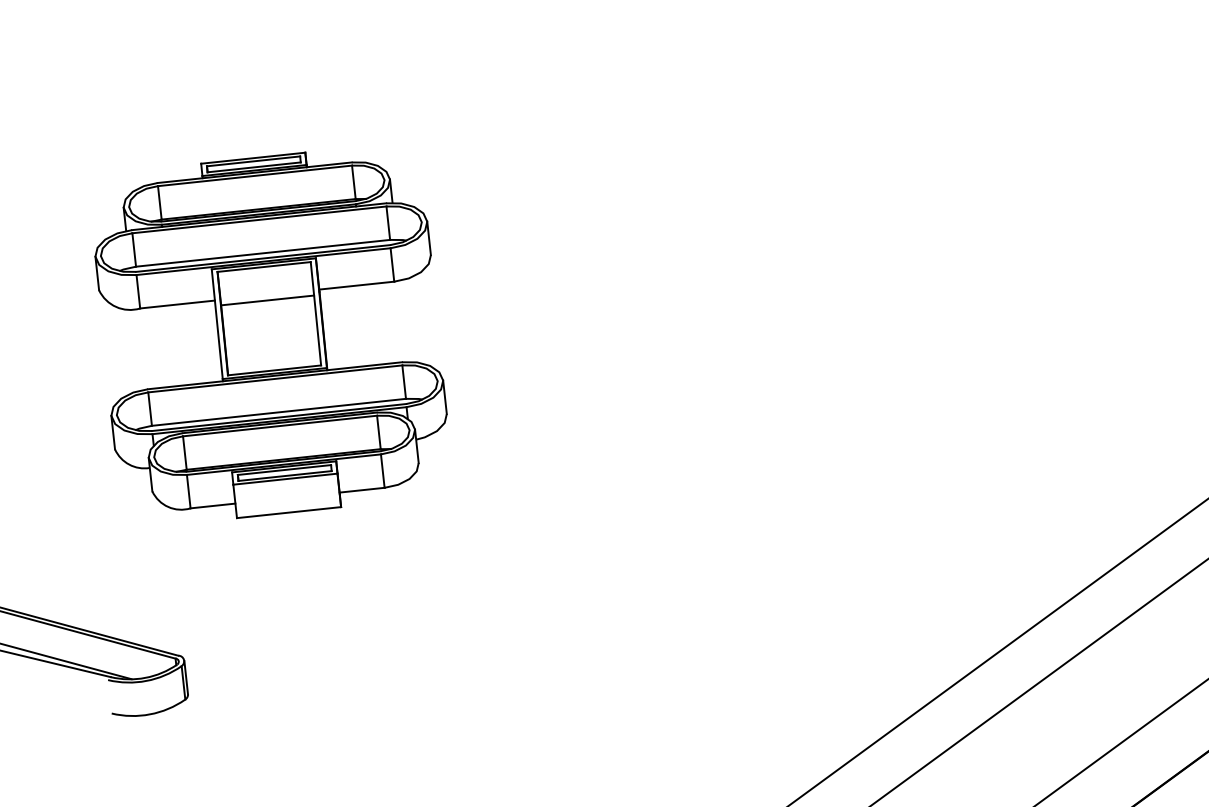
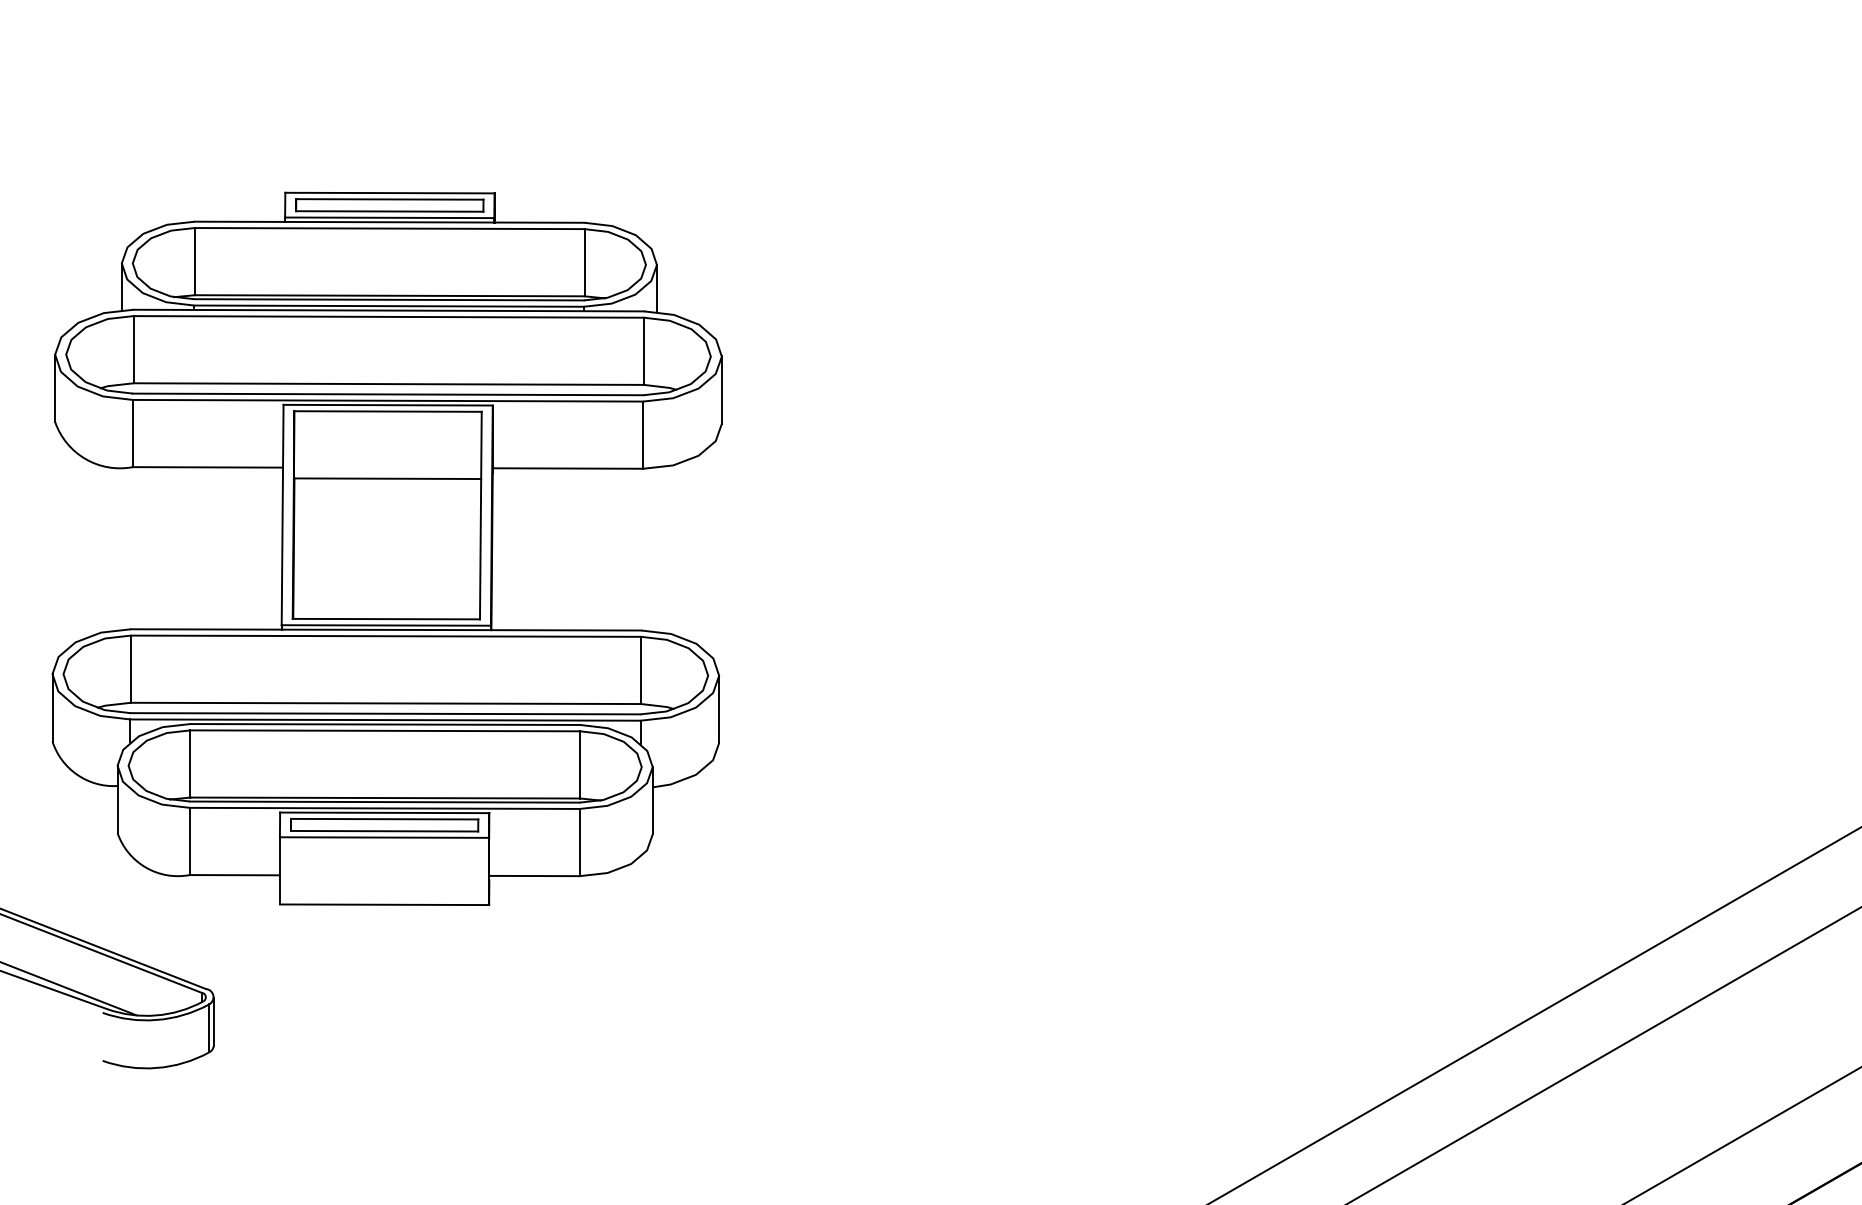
part: (270, 335) -> (386, 548), size x1.4

